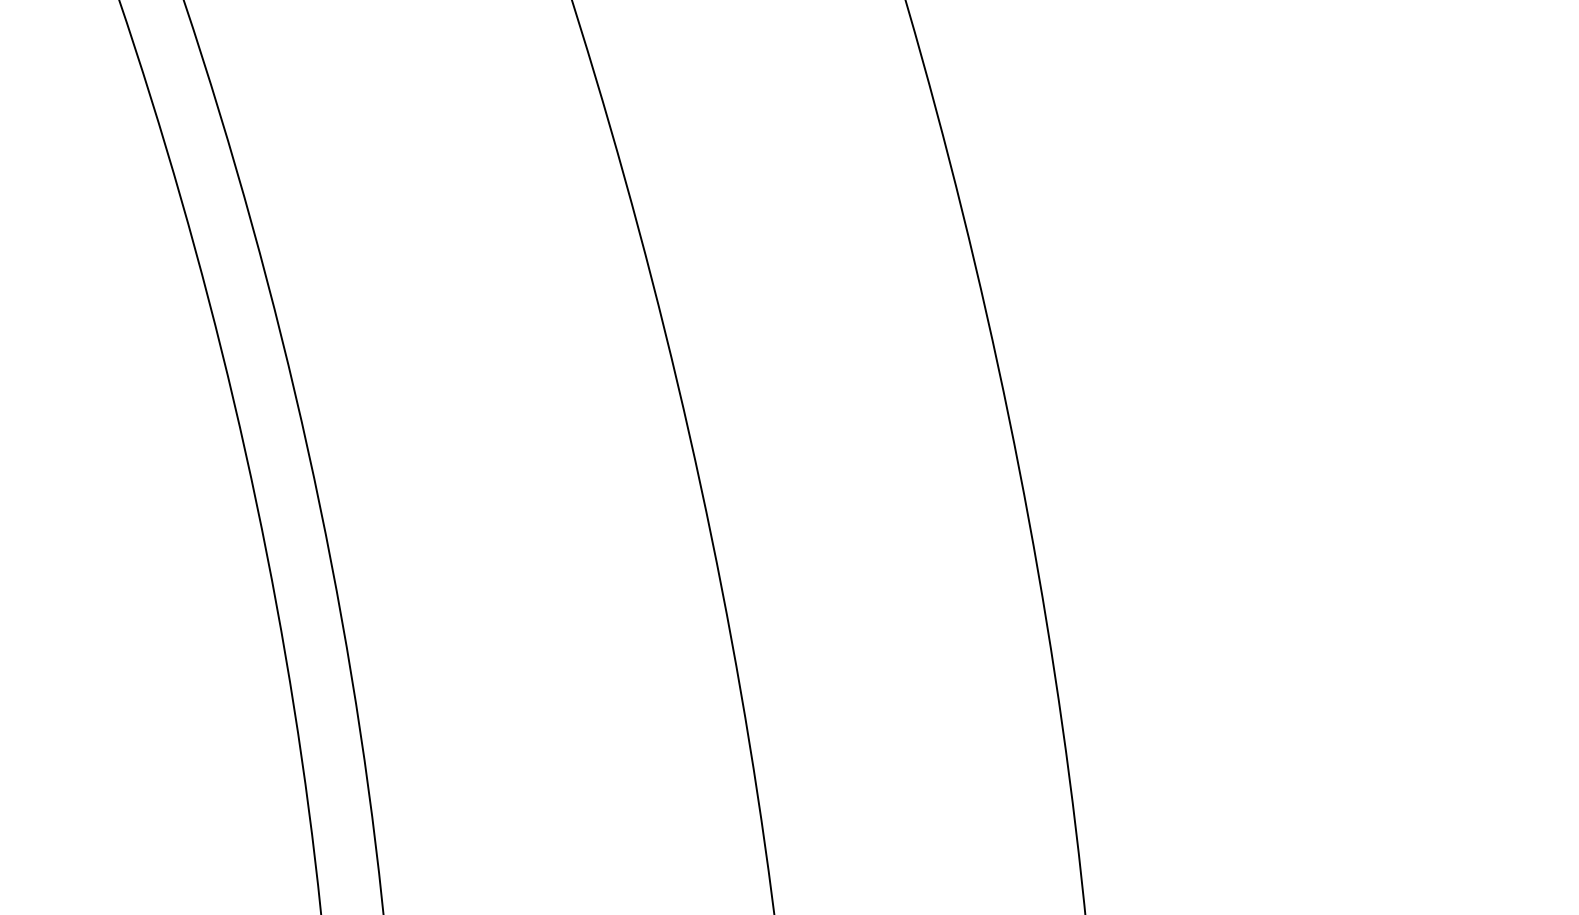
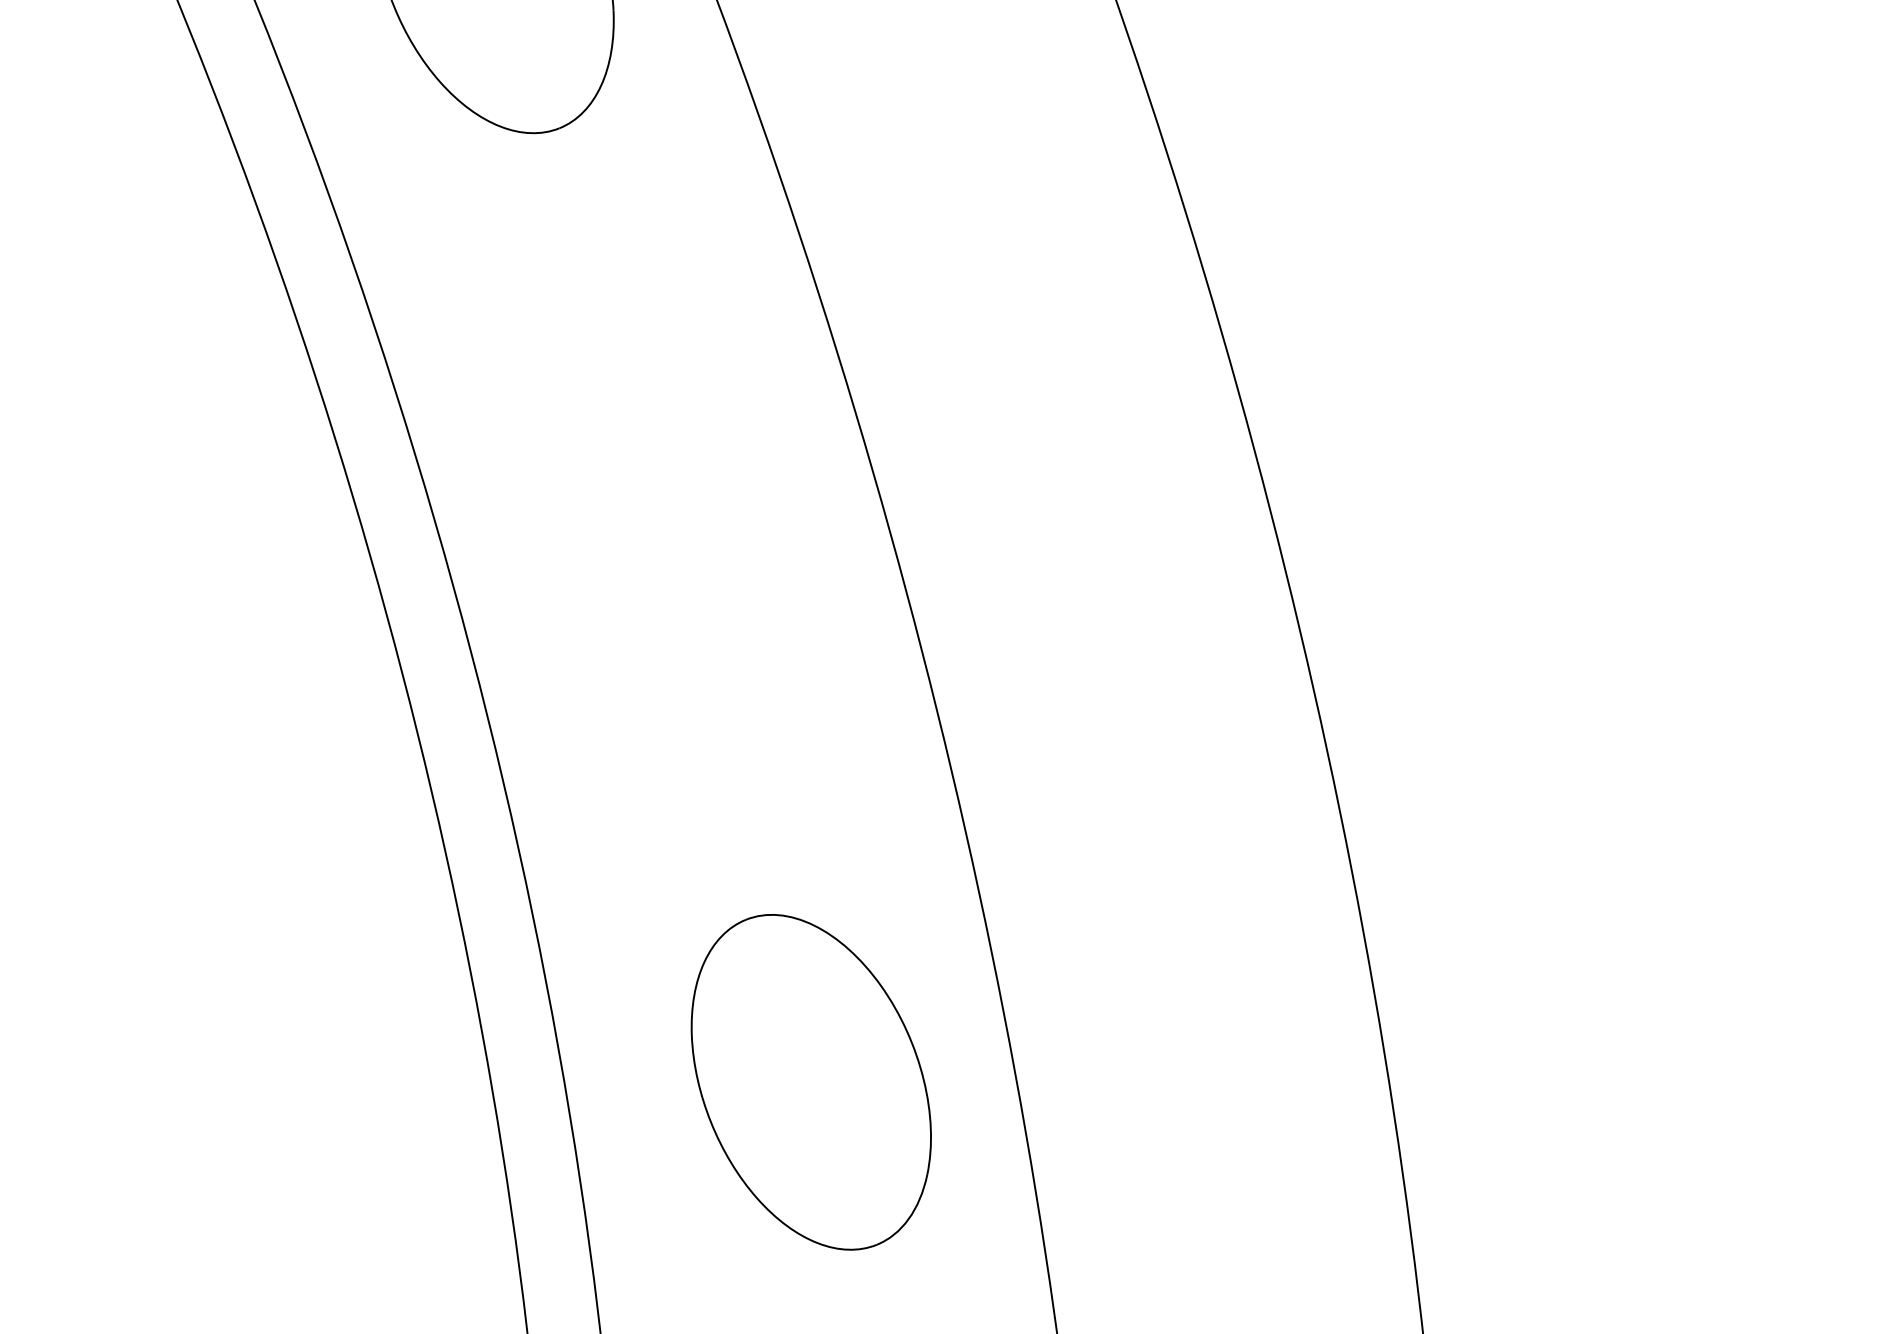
part: (557, 648) -> (810, 1082), added

